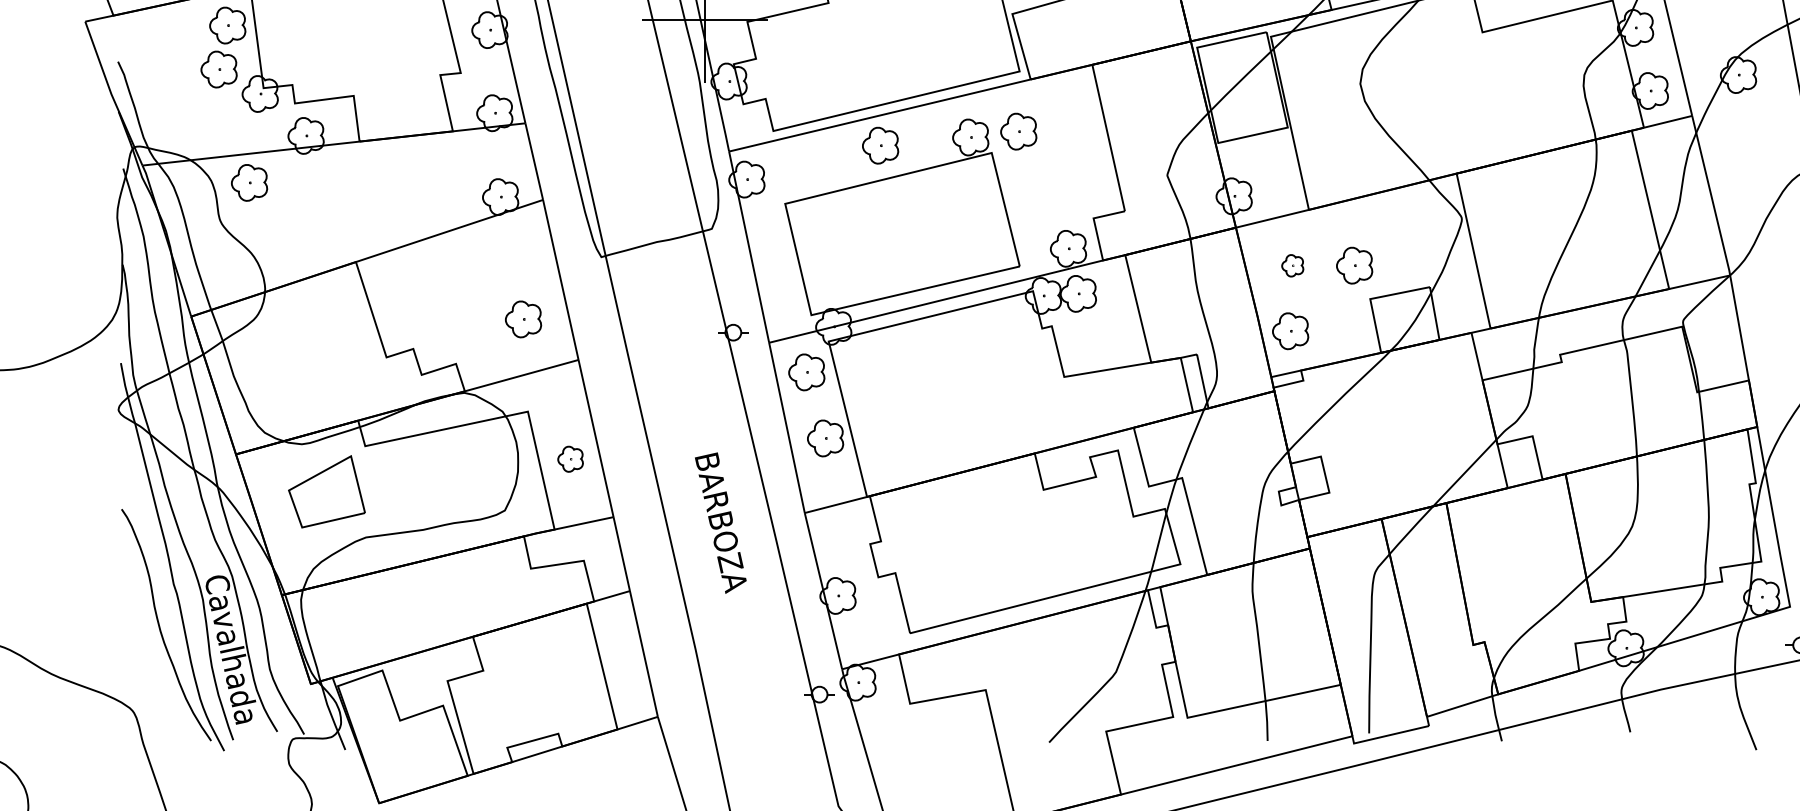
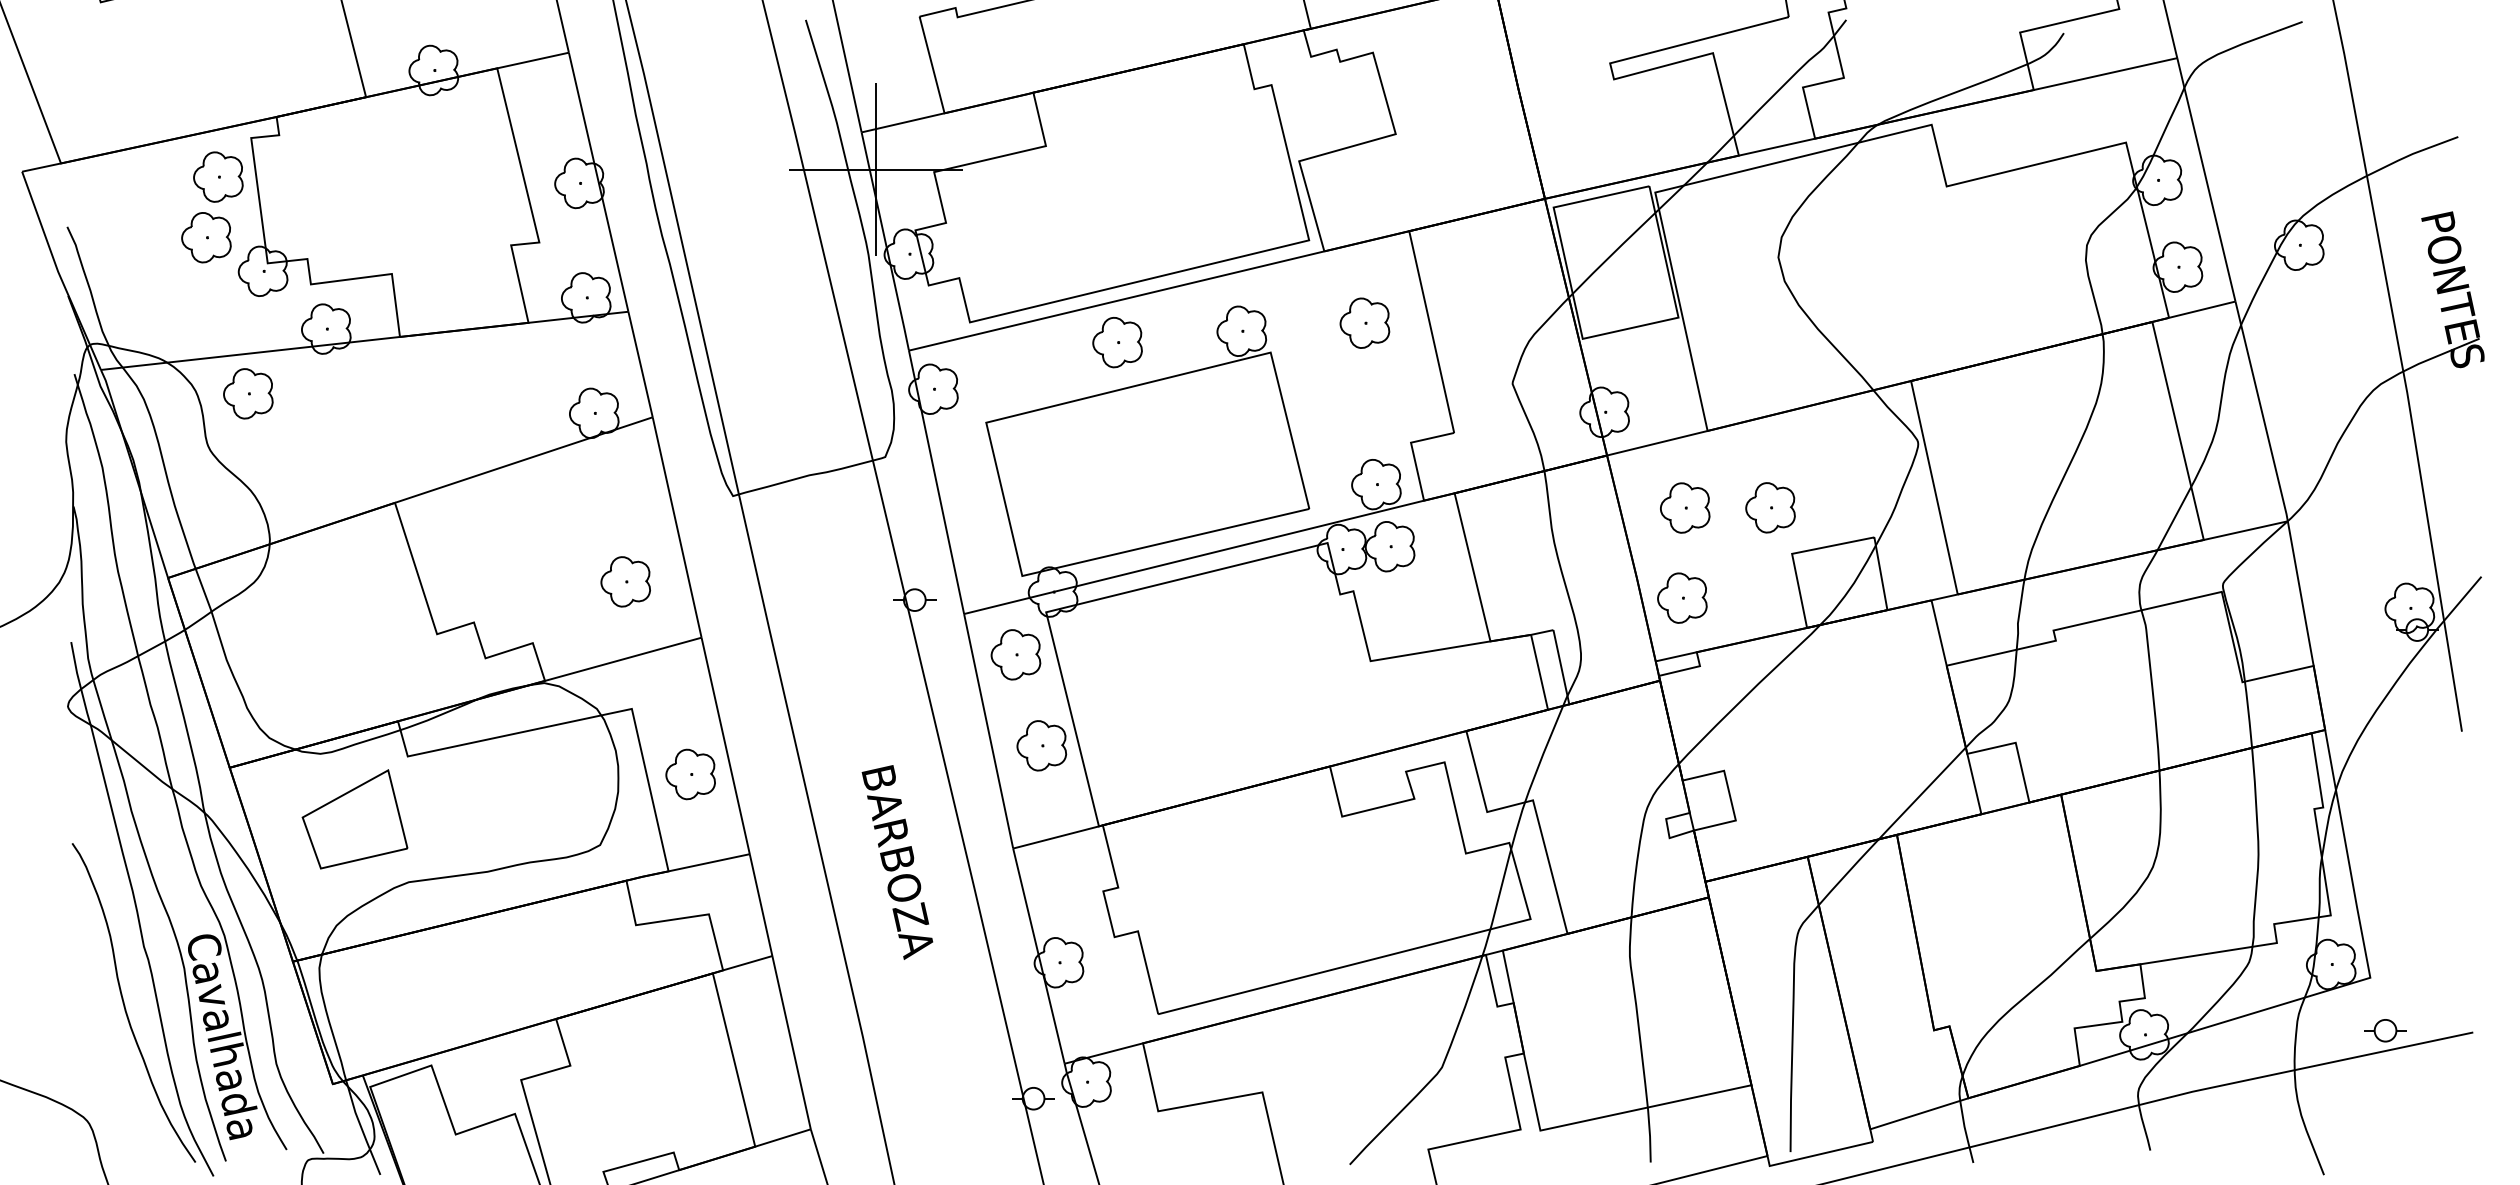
part: (1018, 131) -> (1364, 322), moved
part: (1292, 265) -> (1685, 507), size x1.67
part: (570, 459) -> (690, 774), size x1.43

